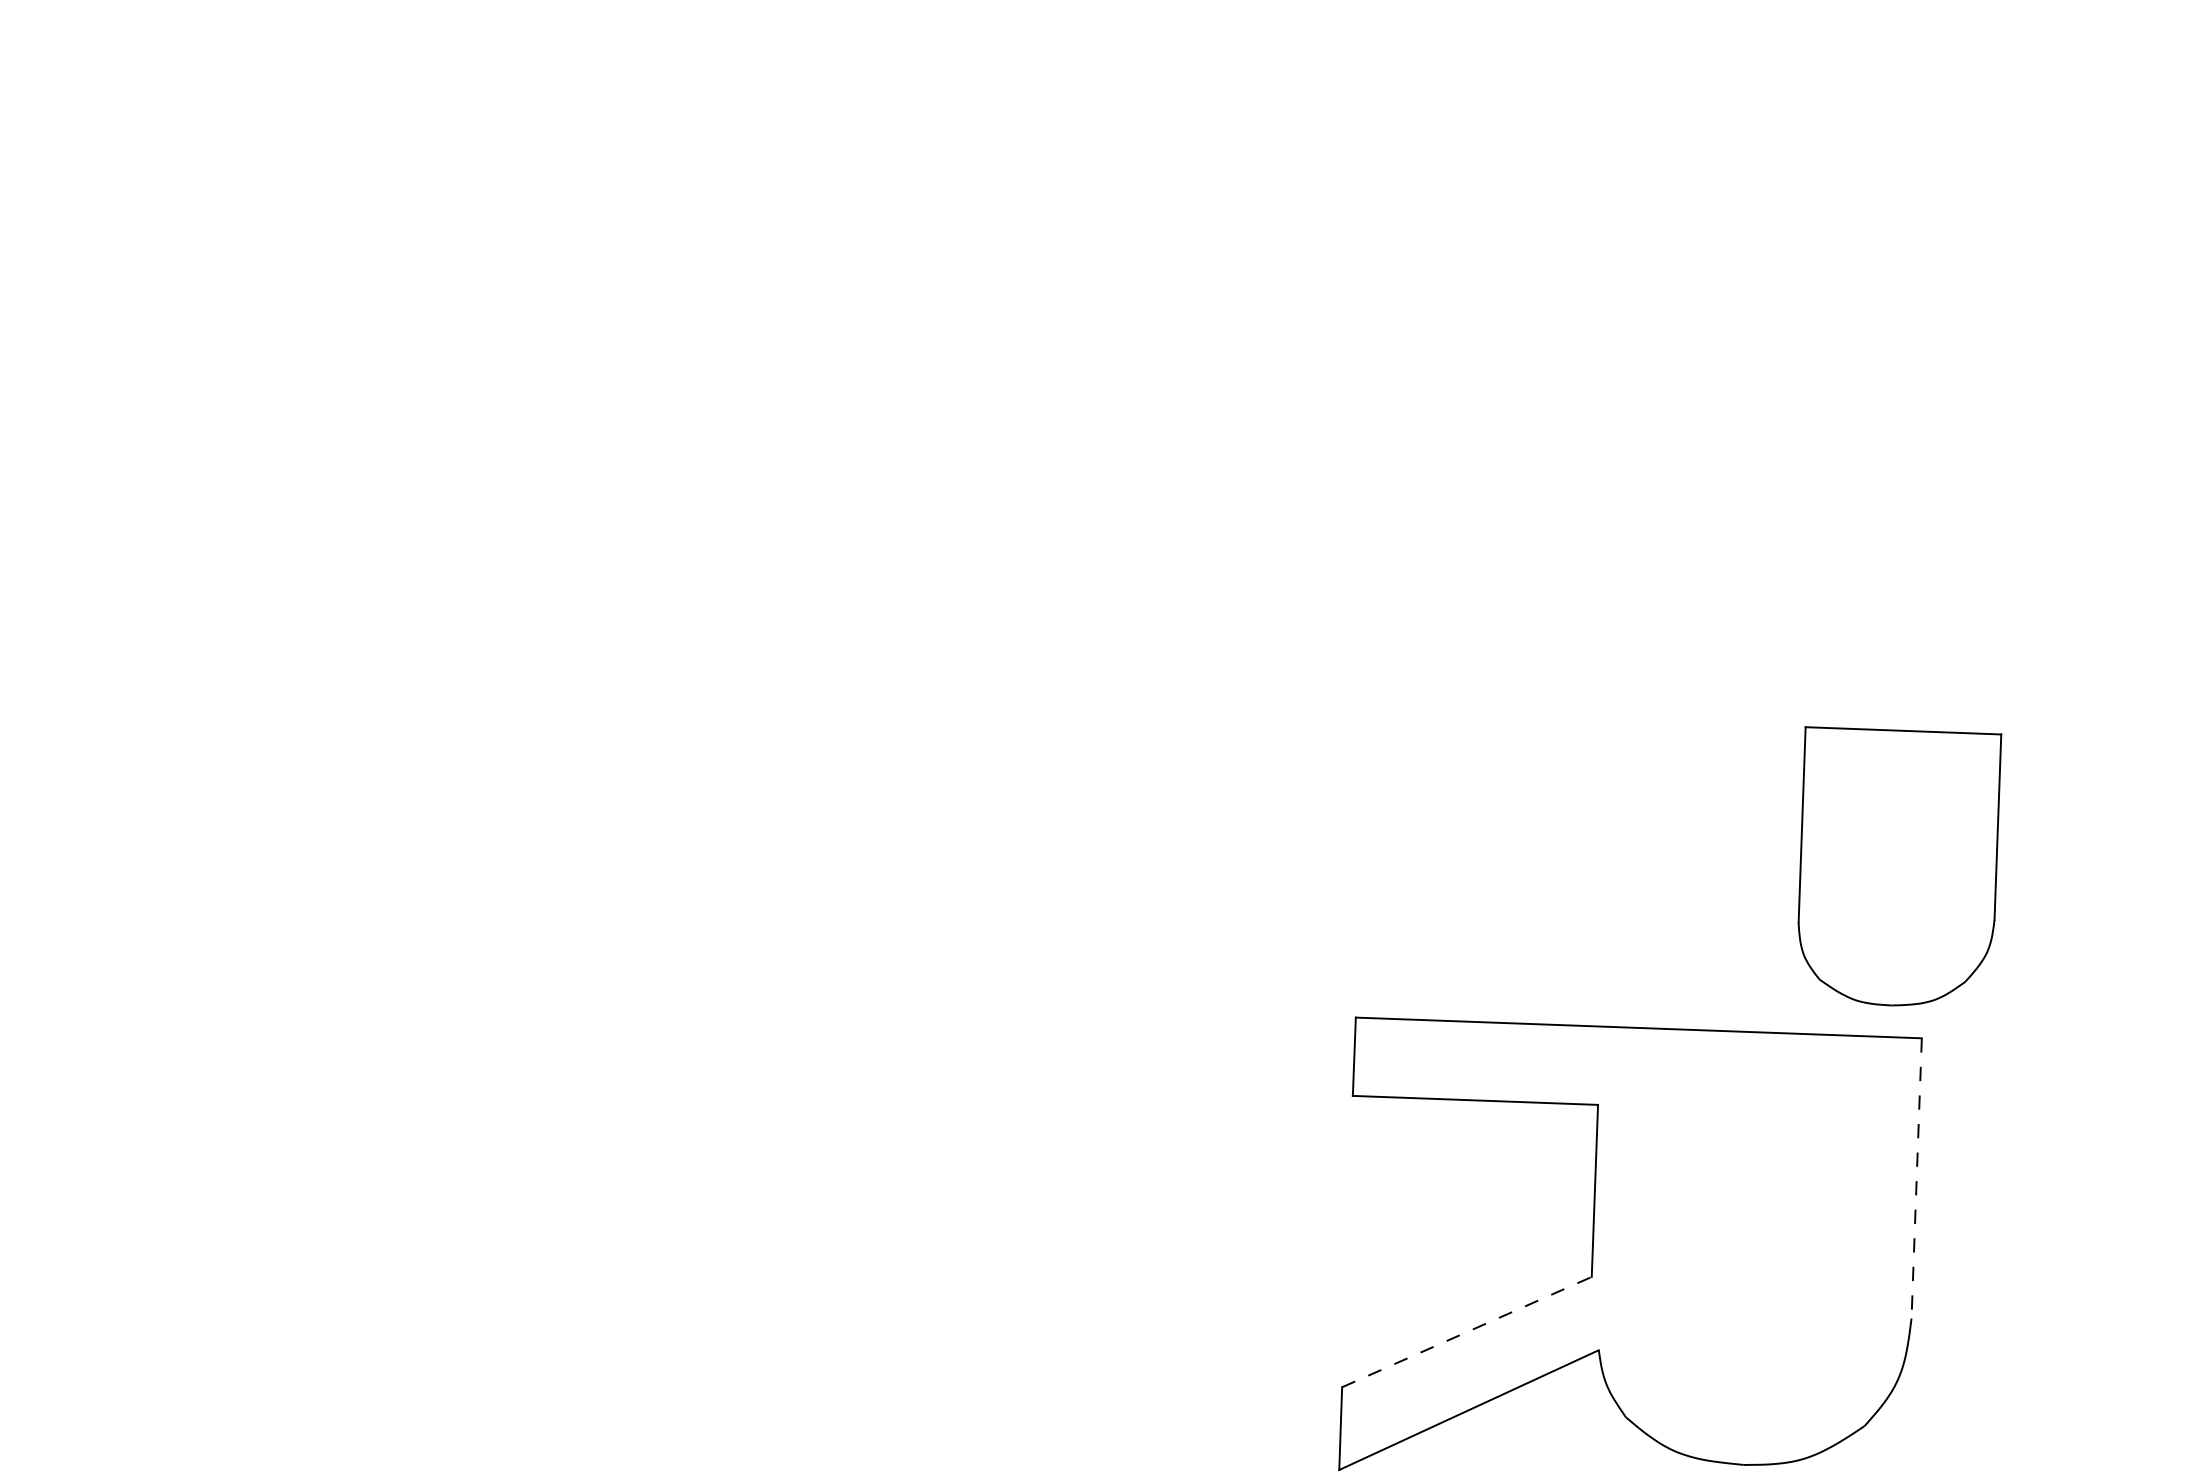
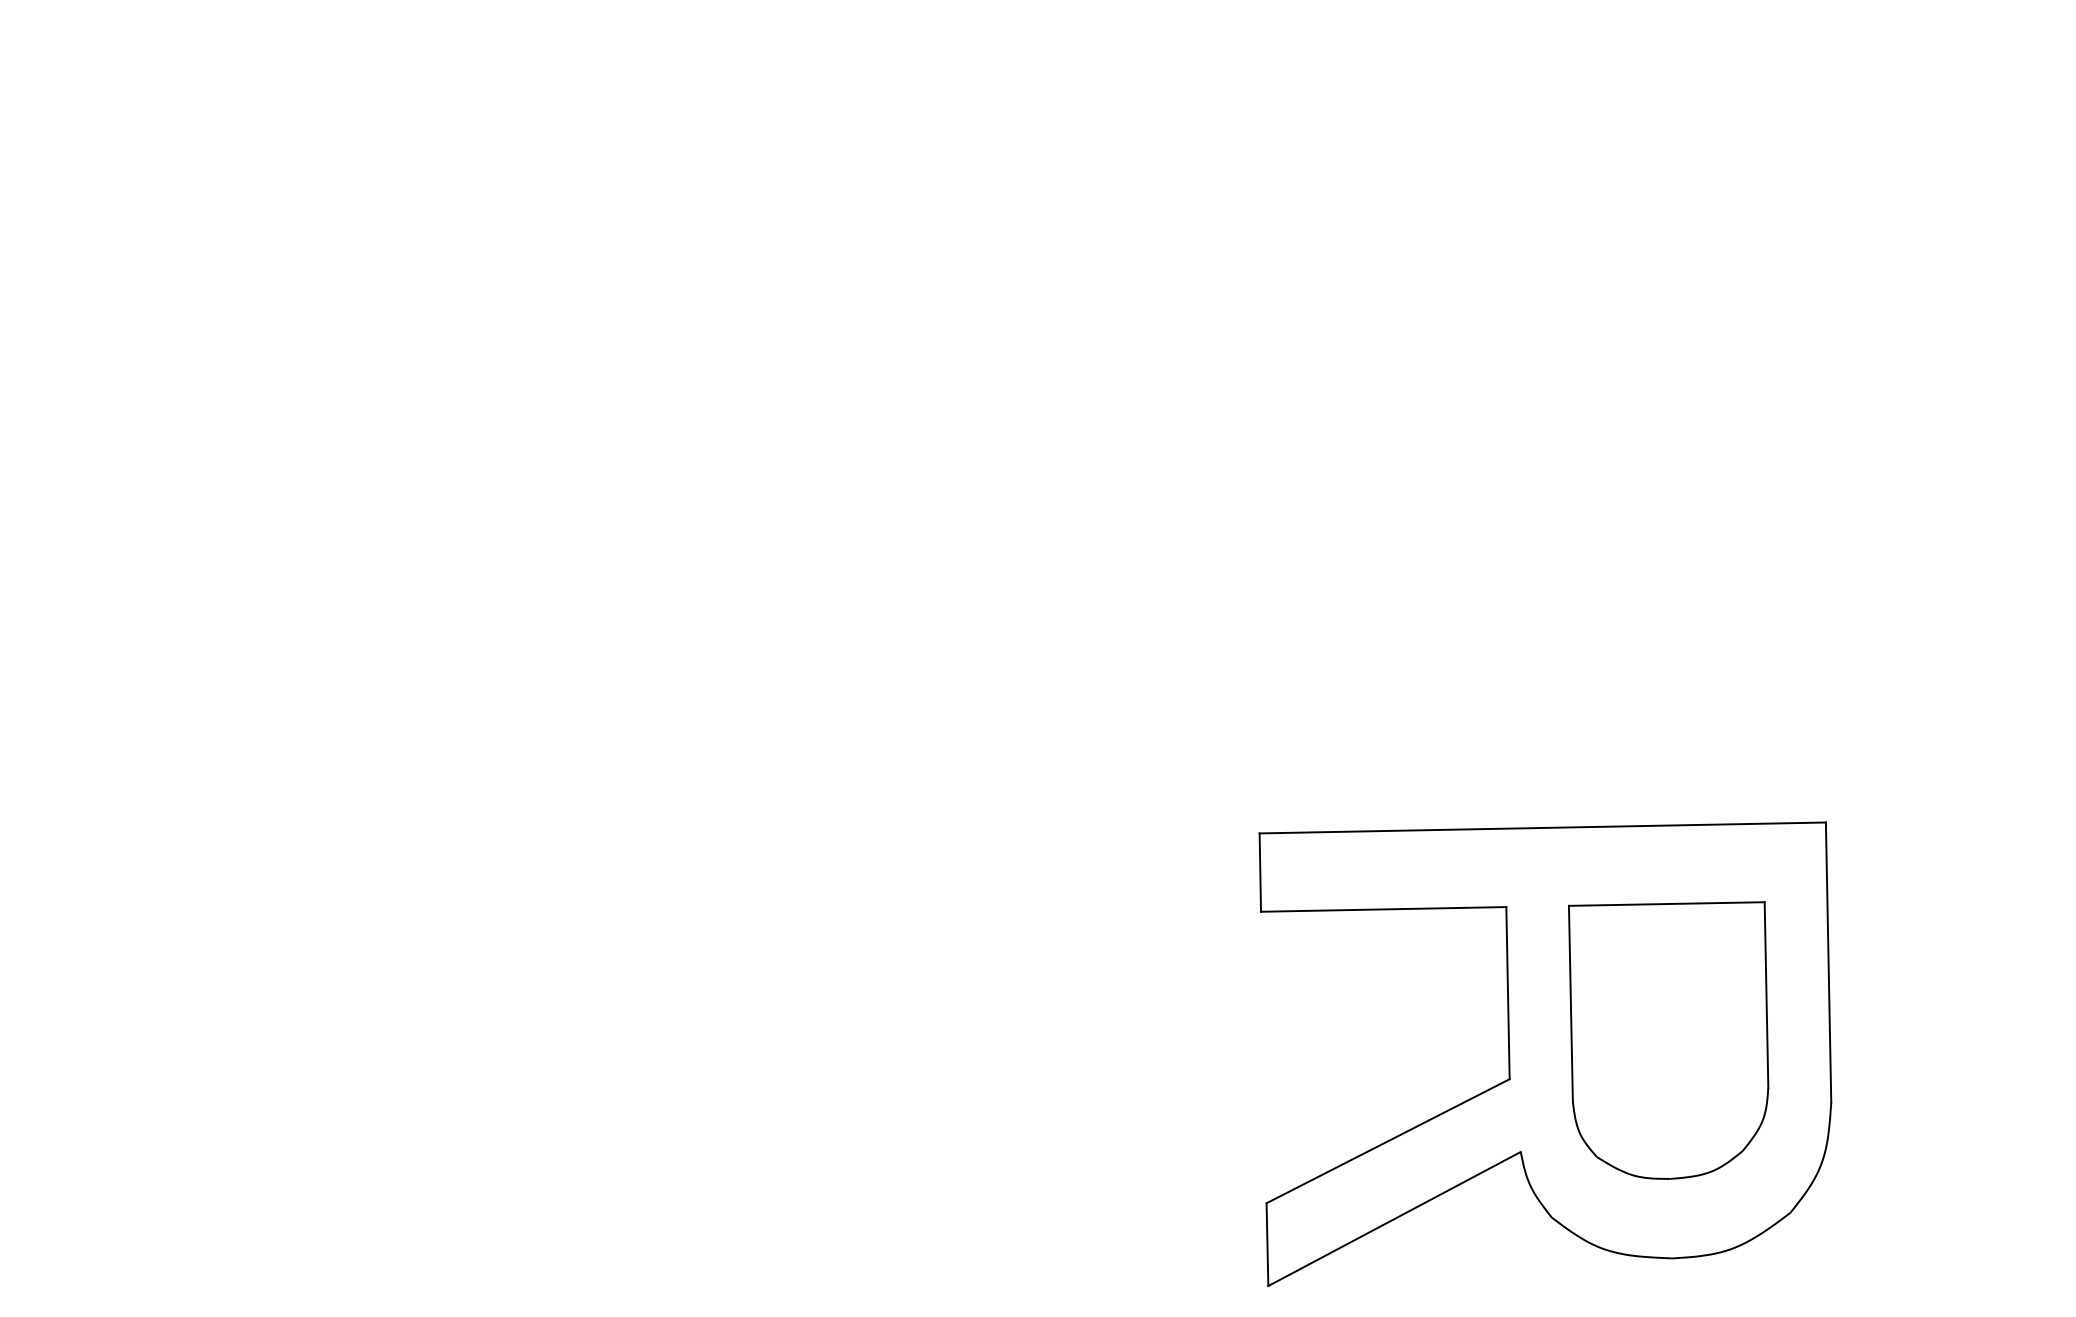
part: (1899, 866) -> (1670, 1039), moved
line: (1916, 1178) -> (1828, 962), dashed -> solid
line: (1467, 1331) -> (1388, 1140), dashed -> solid

